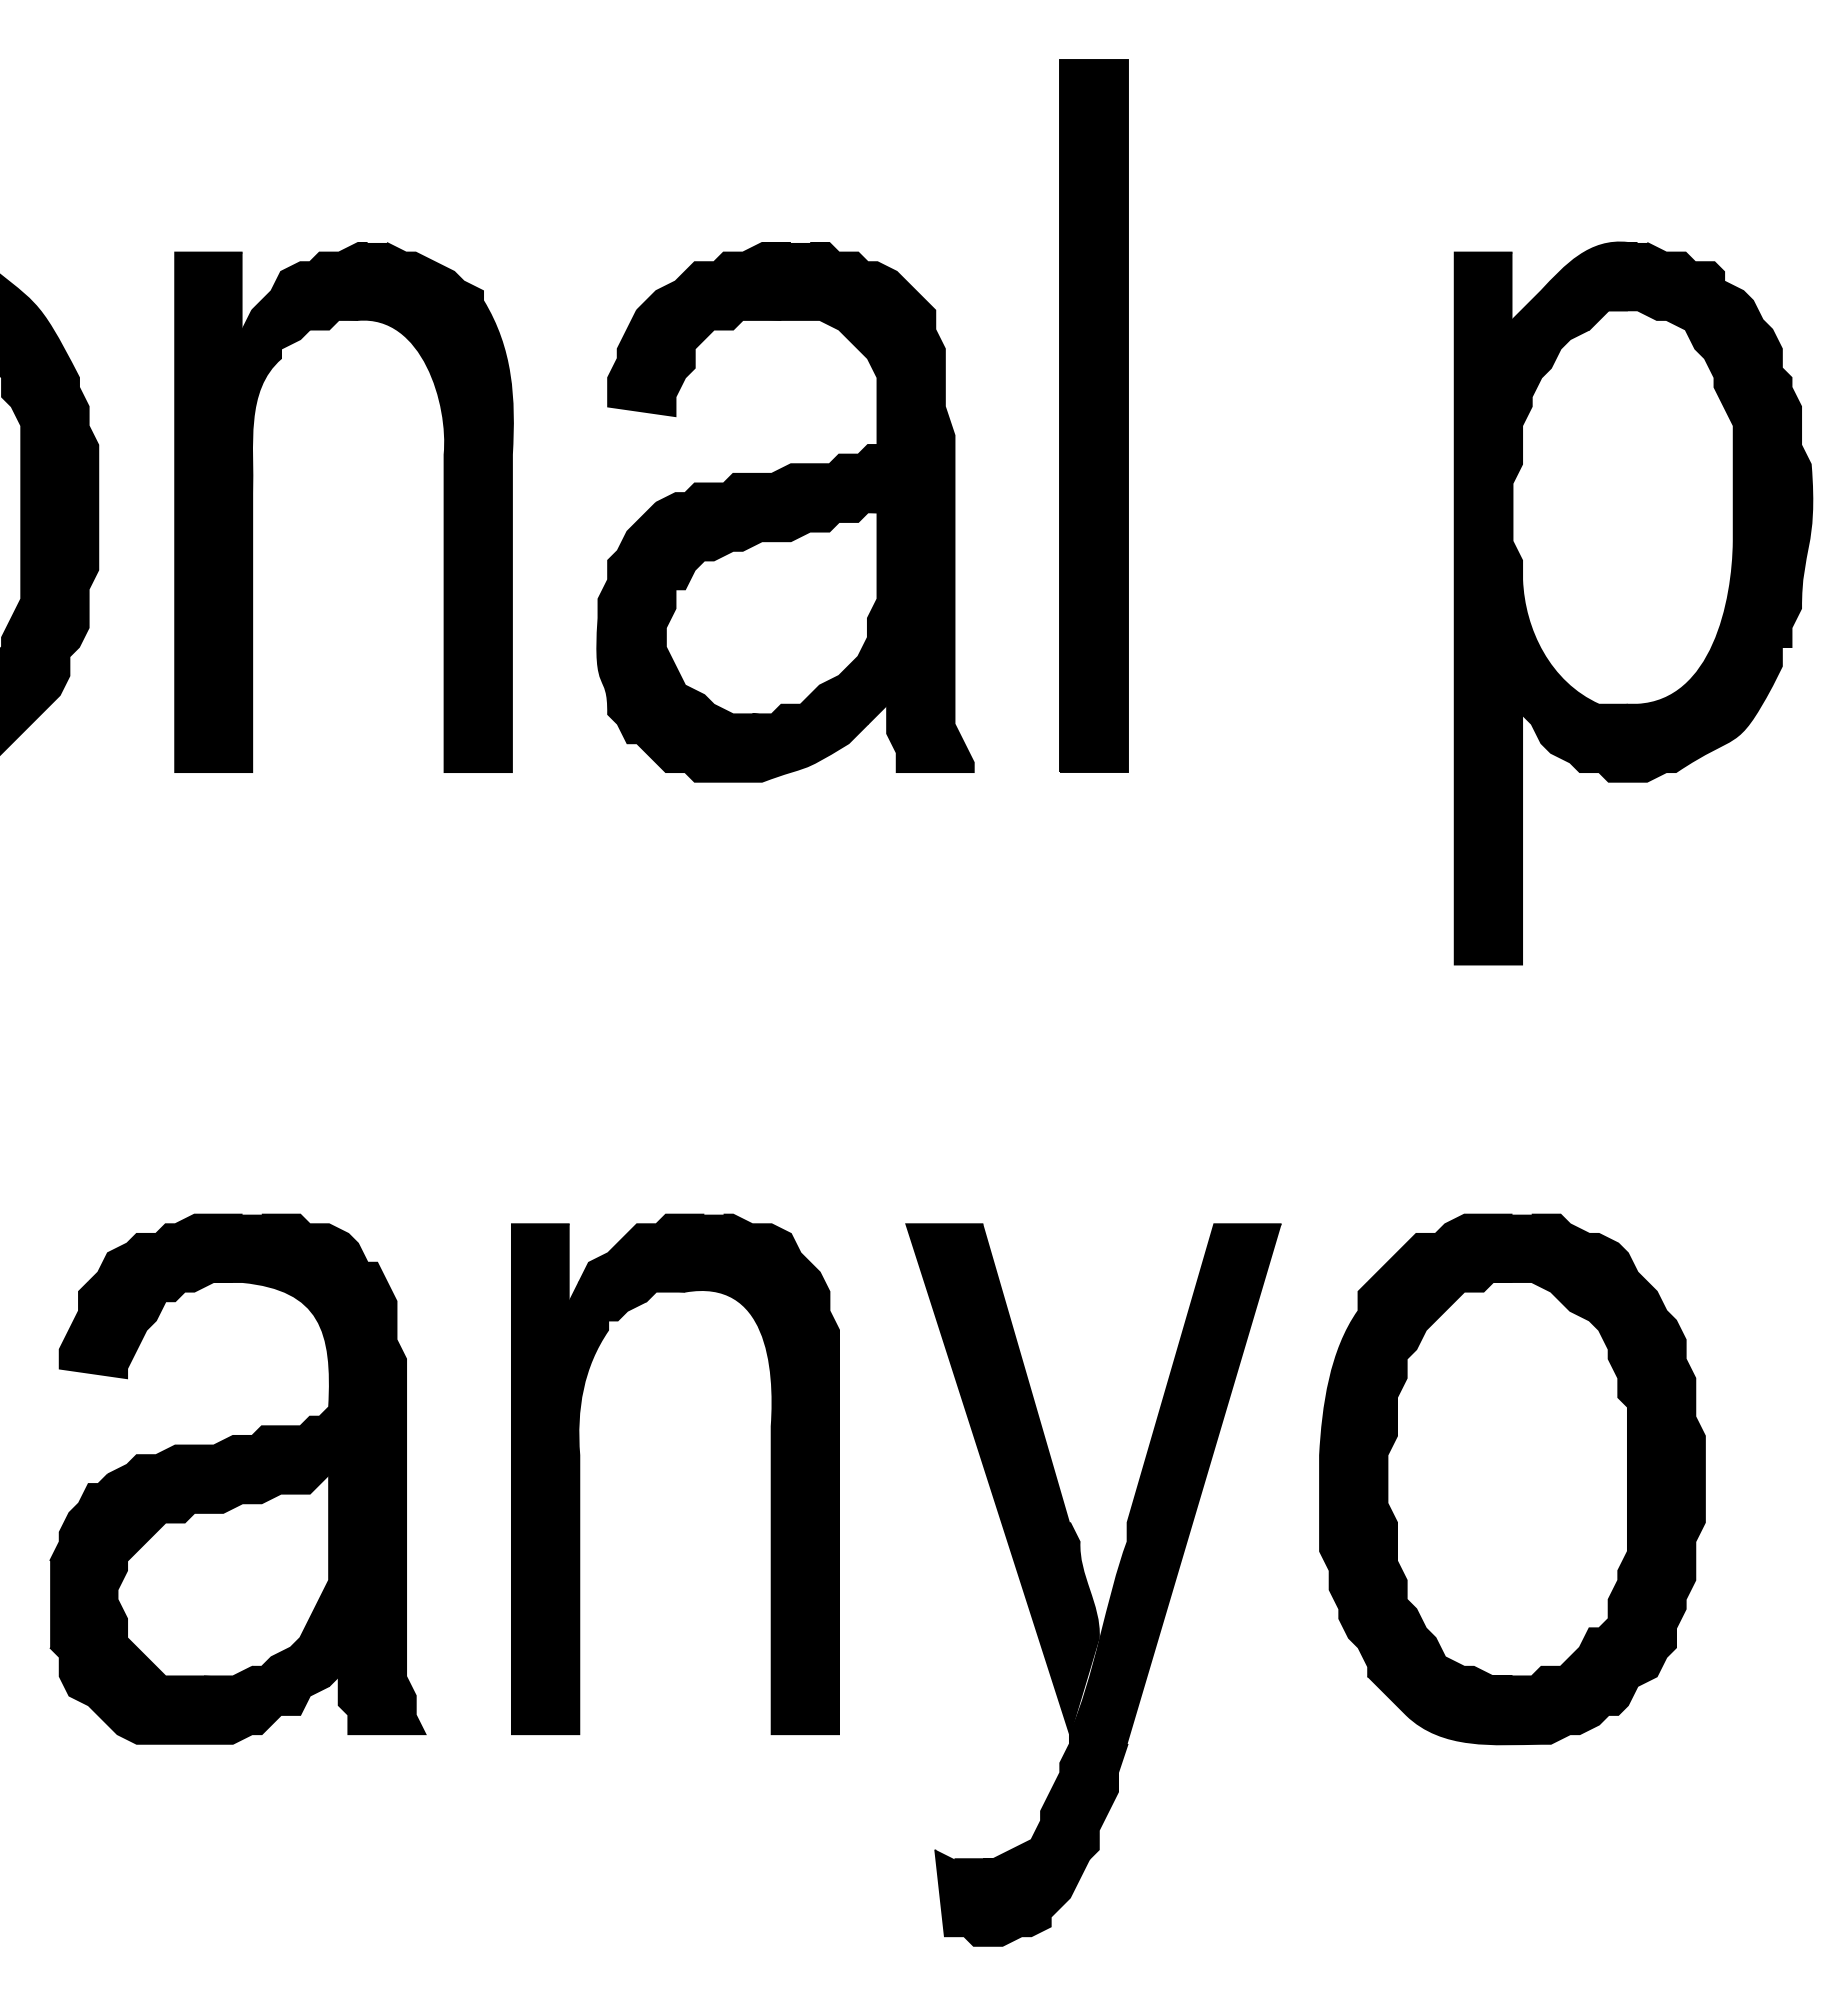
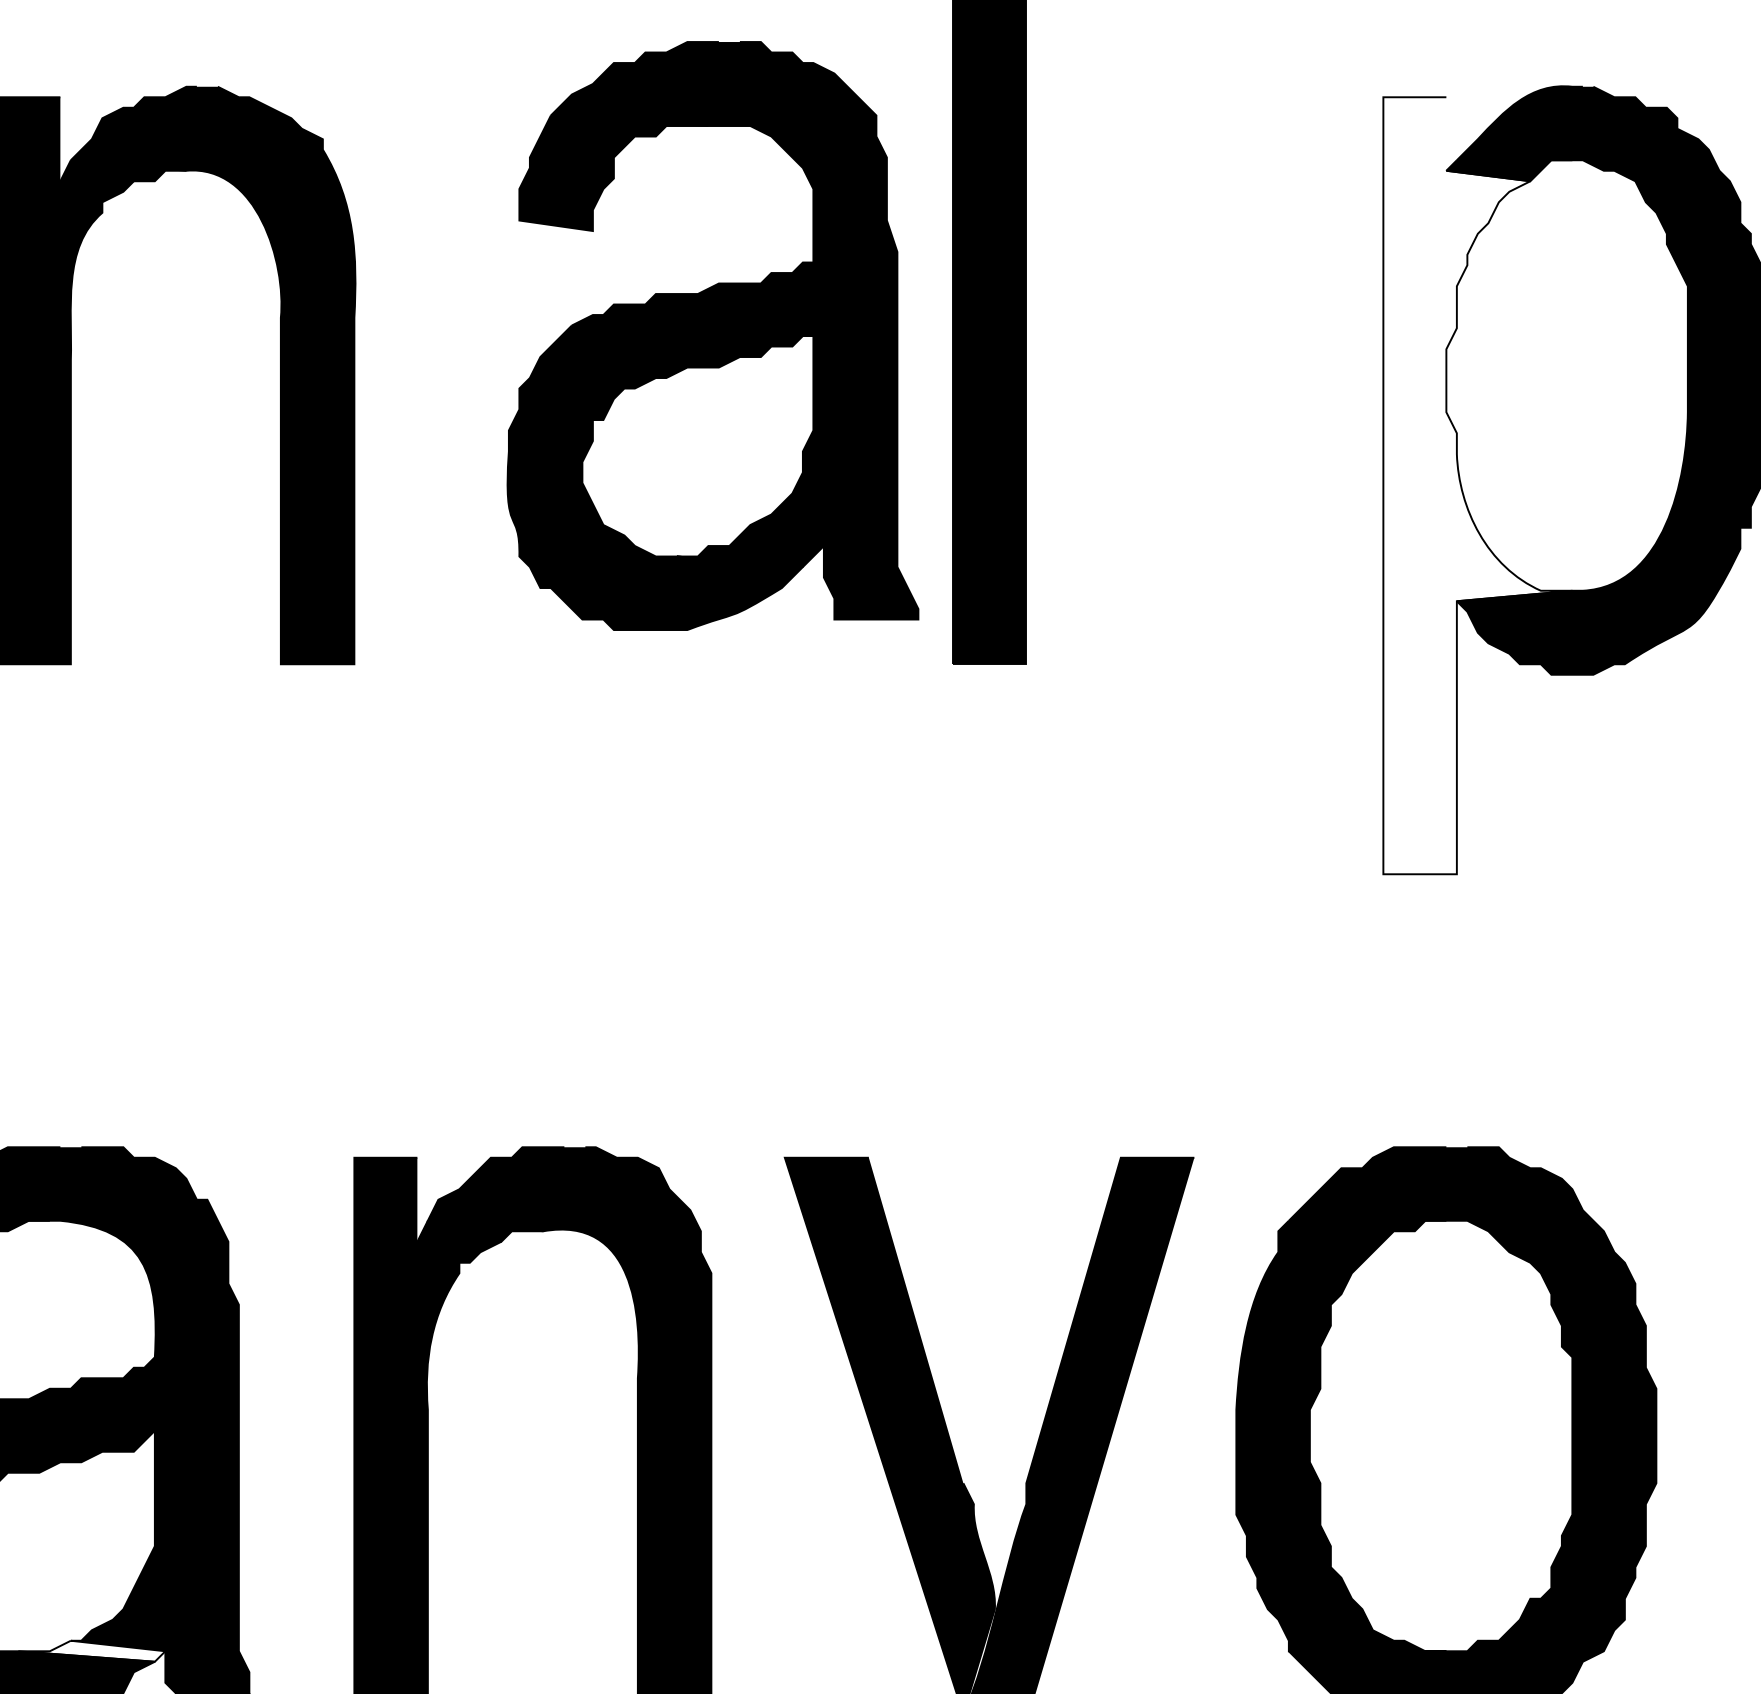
part: (785, 512) -> (712, 336), moved
fill: (1540, 608) -> (1476, 485), removed
fill: (271, 1676) -> (91, 1651), removed

